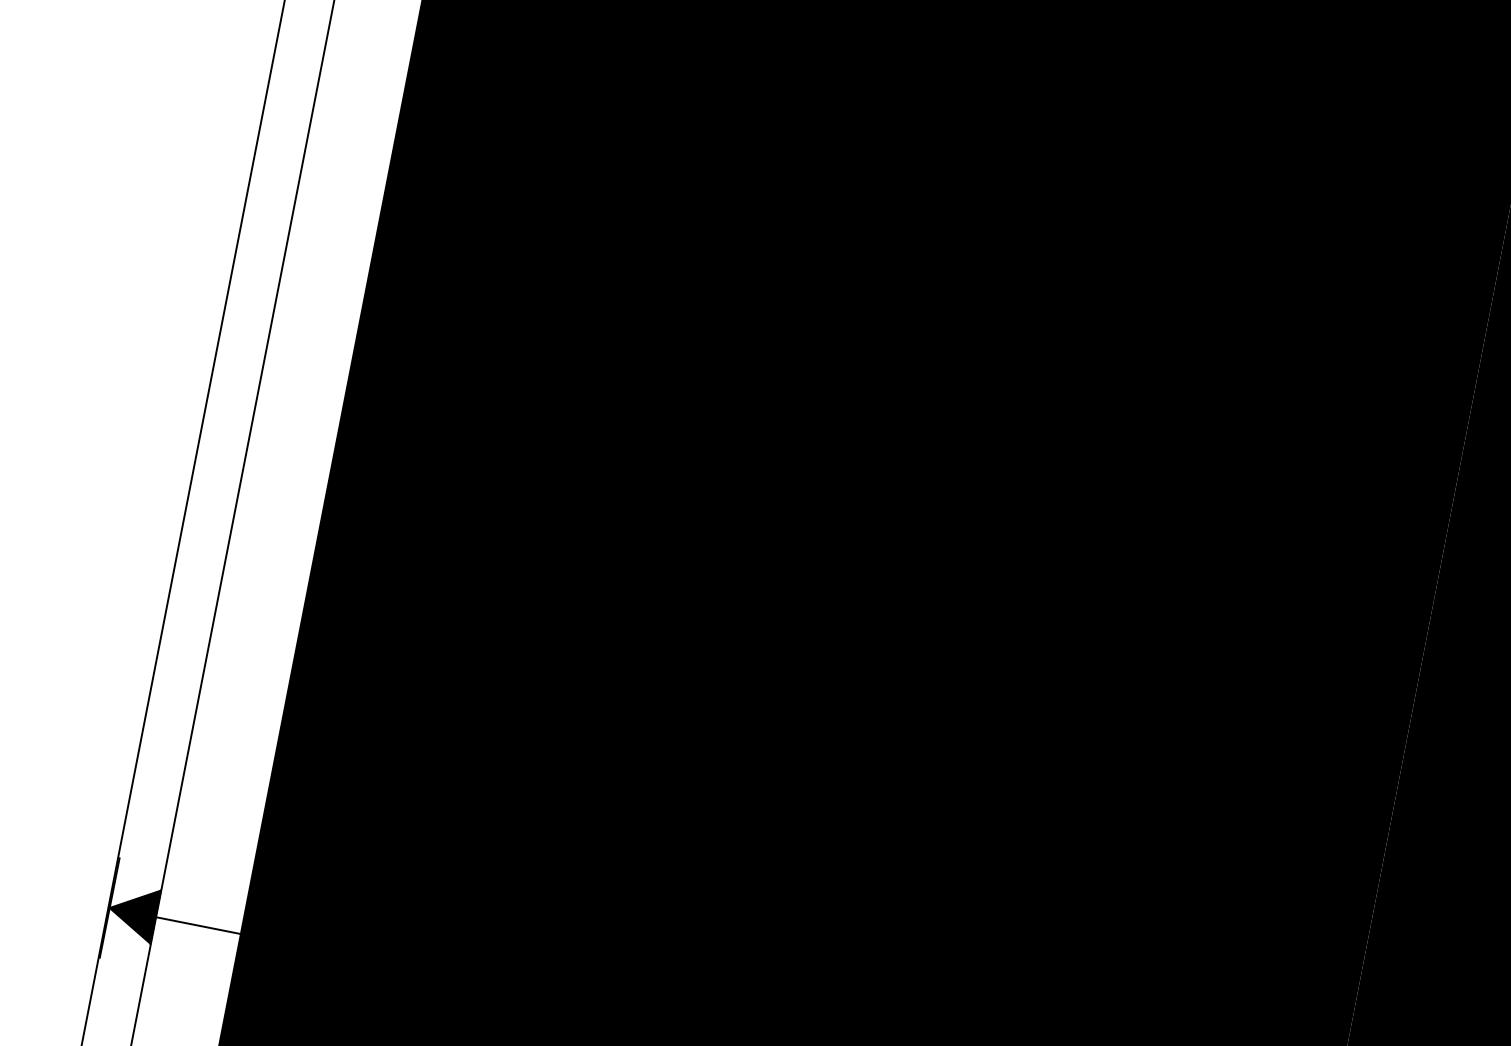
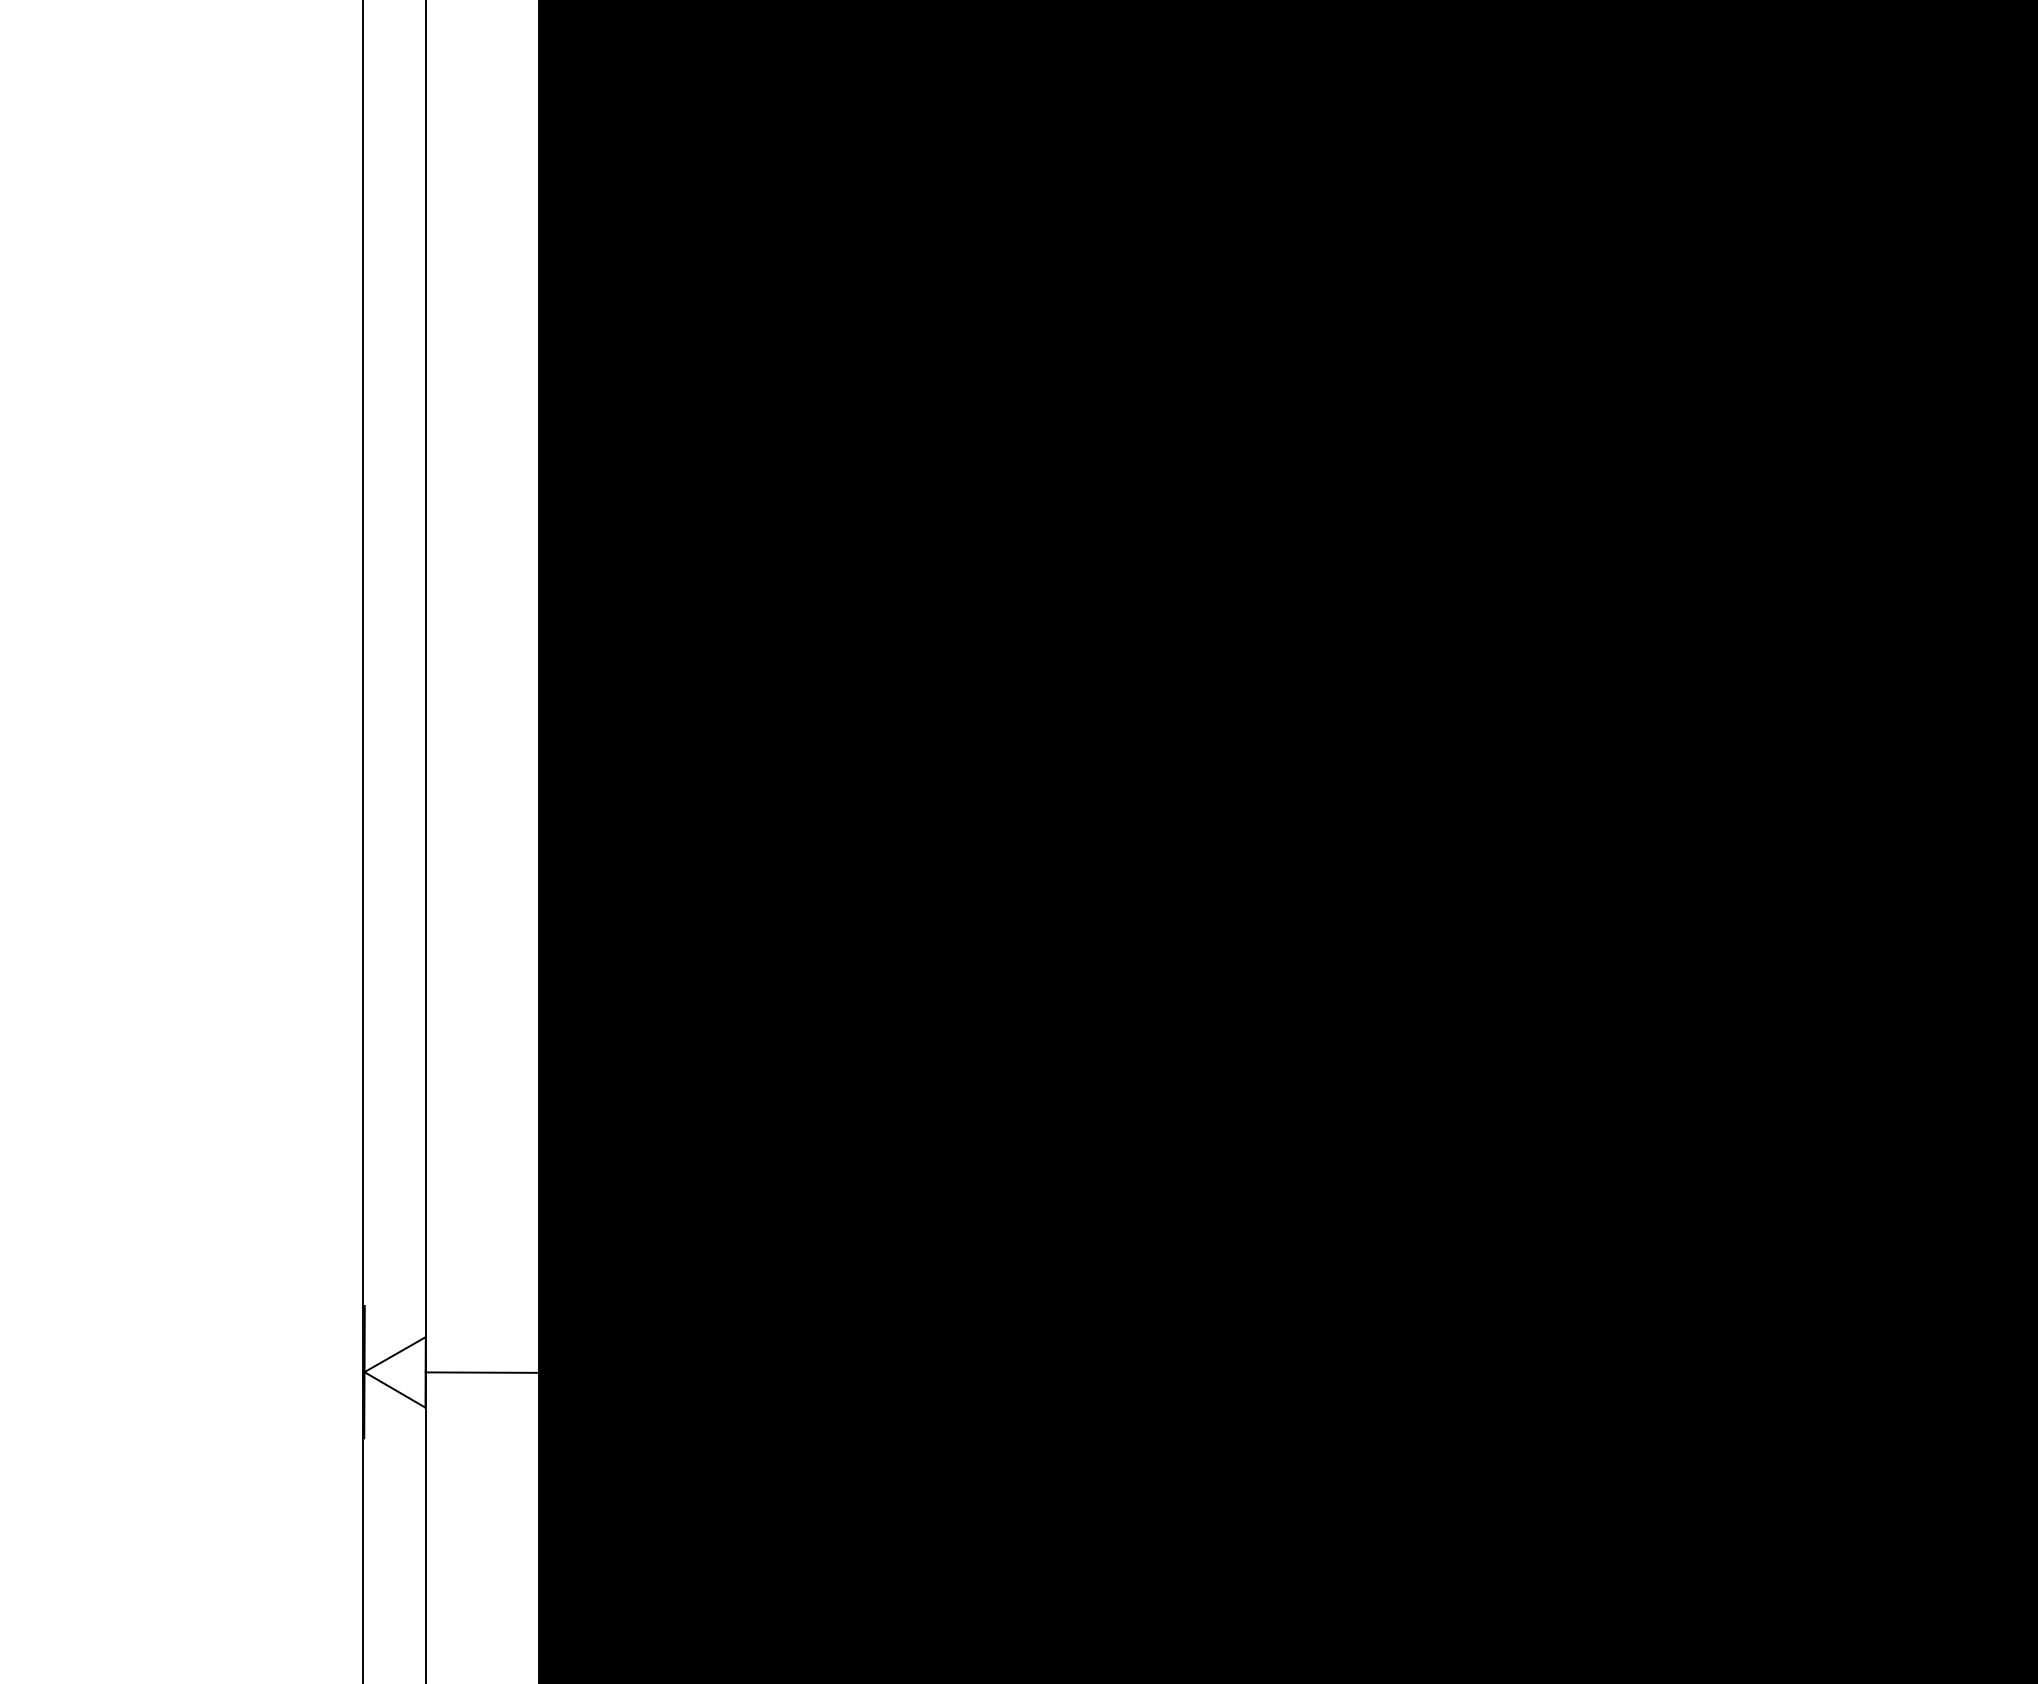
fill: (132, 912) -> (394, 1372), removed

